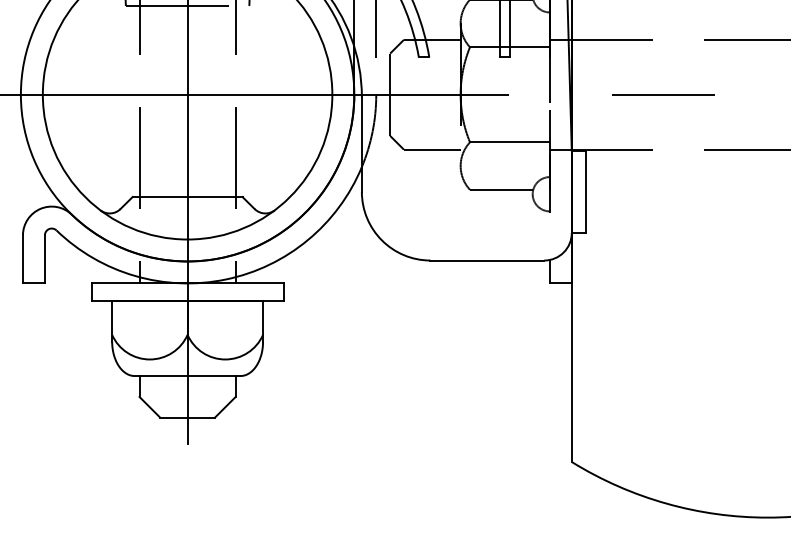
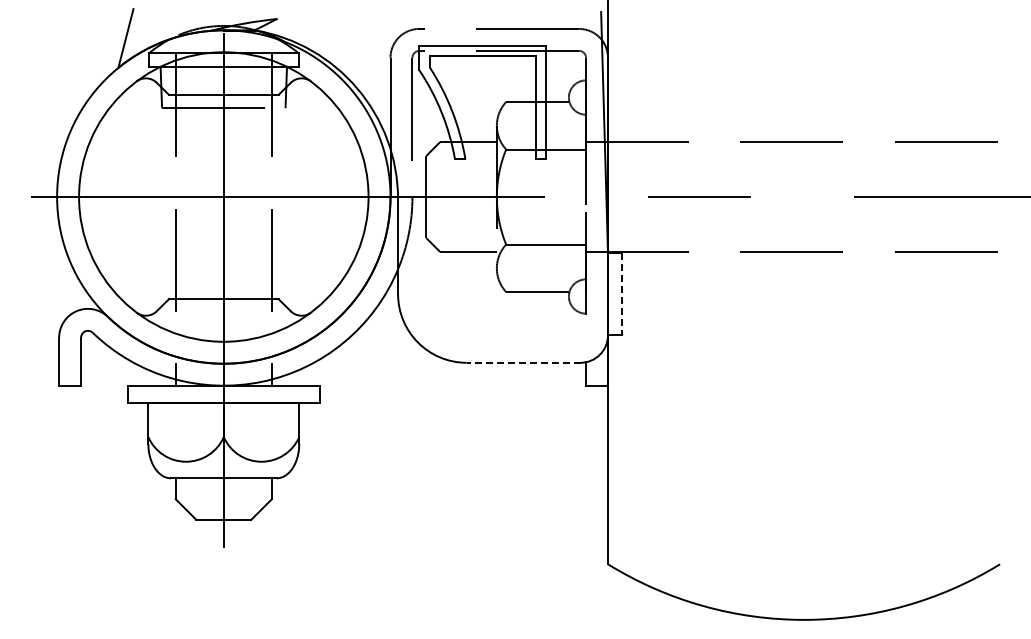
line: (585, 192) -> (621, 294), solid -> dashed
line: (487, 260) -> (523, 362), solid -> dashed

